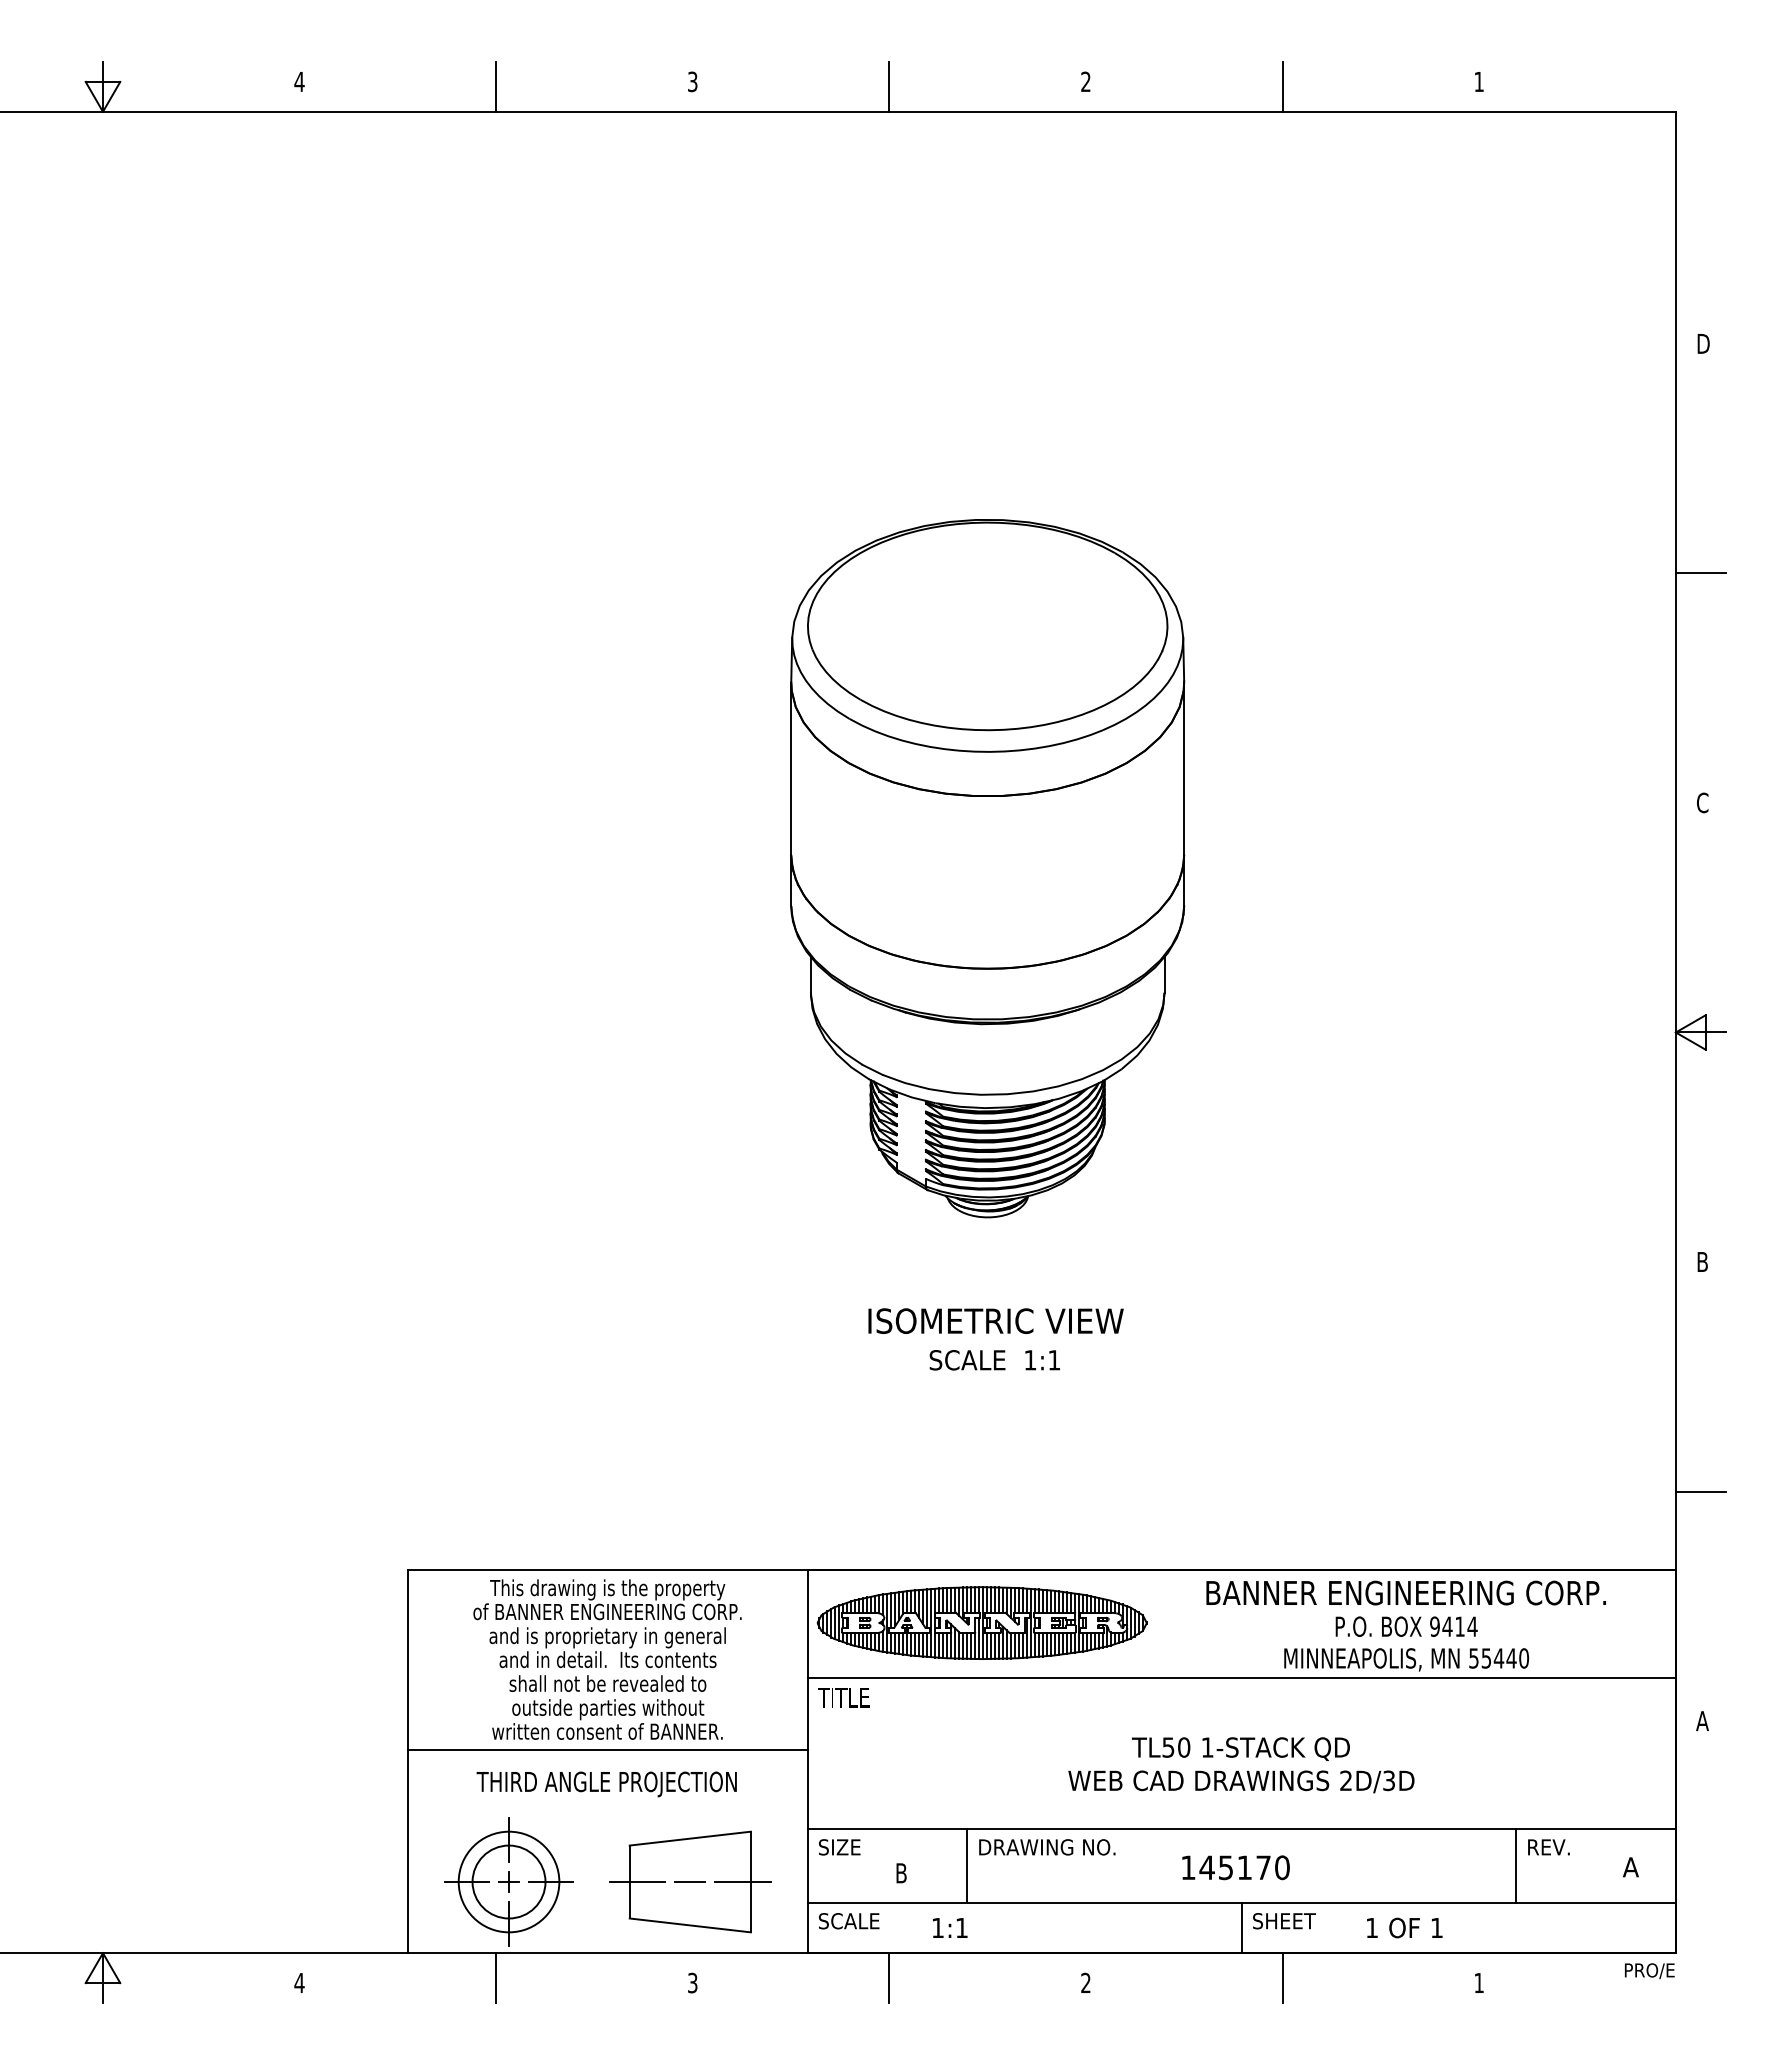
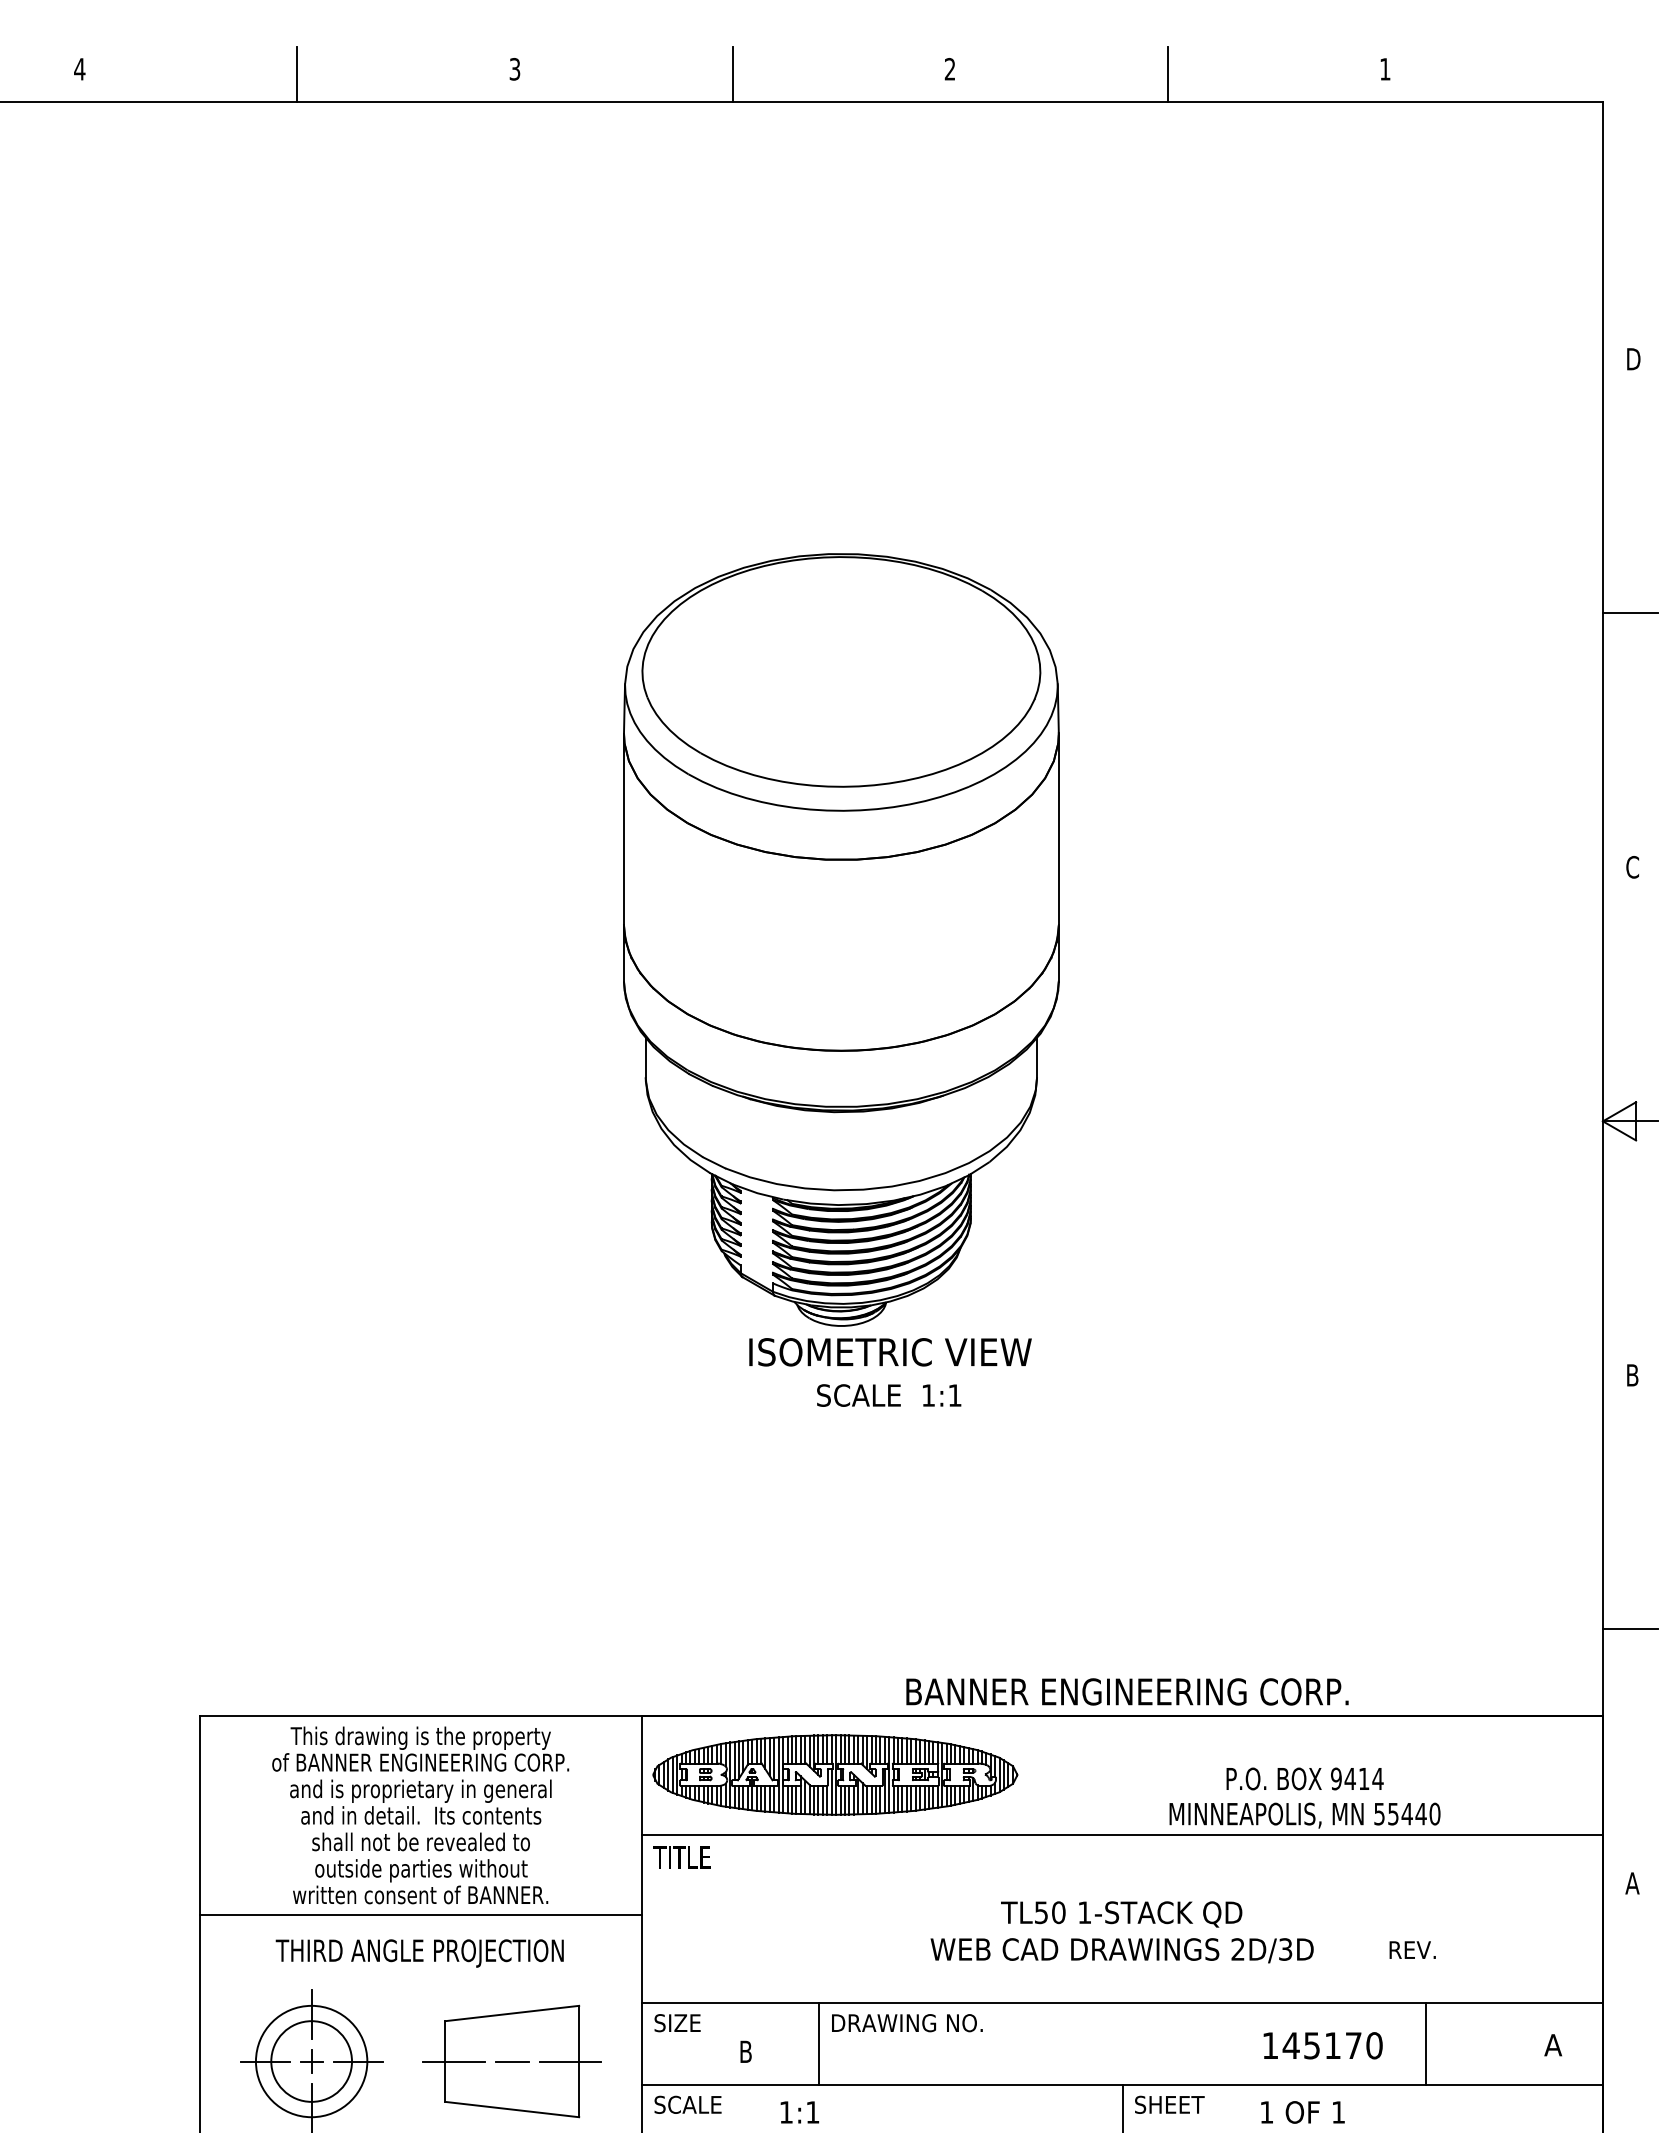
text: (995, 1339) -> (889, 1372), moved
text: (1405, 1592) -> (1126, 1691), moved
text: (1548, 1847) -> (1412, 1950), moved
text: (1235, 1867) -> (1322, 2045), moved

